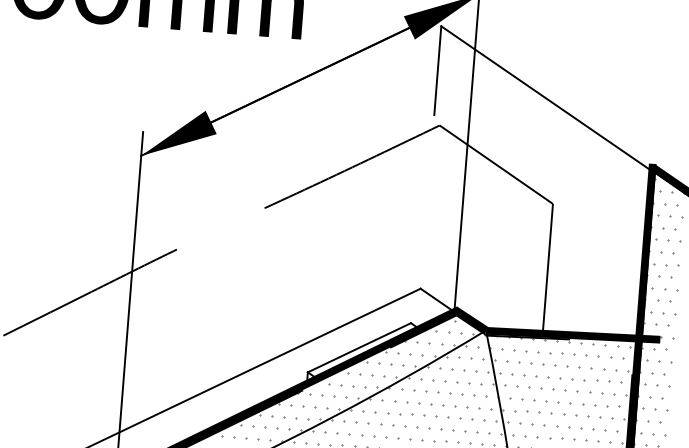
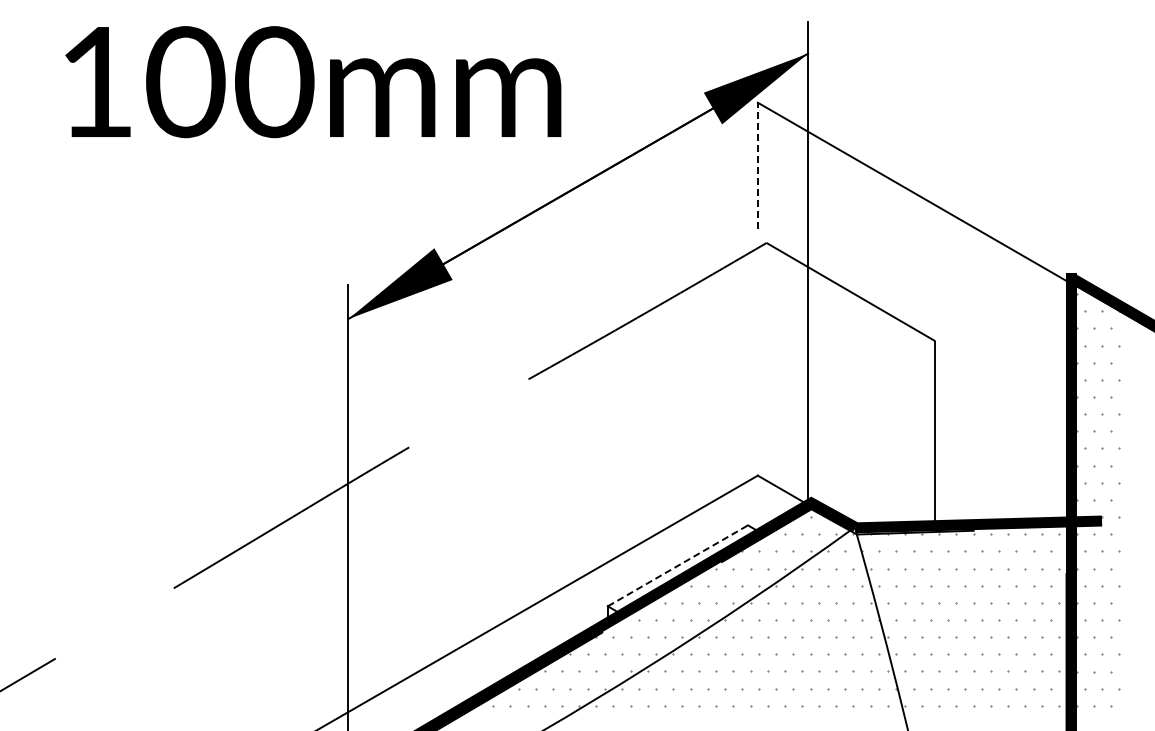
line: (437, 70) -> (757, 165), solid -> dashed
line: (359, 347) -> (677, 565), solid -> dashed

